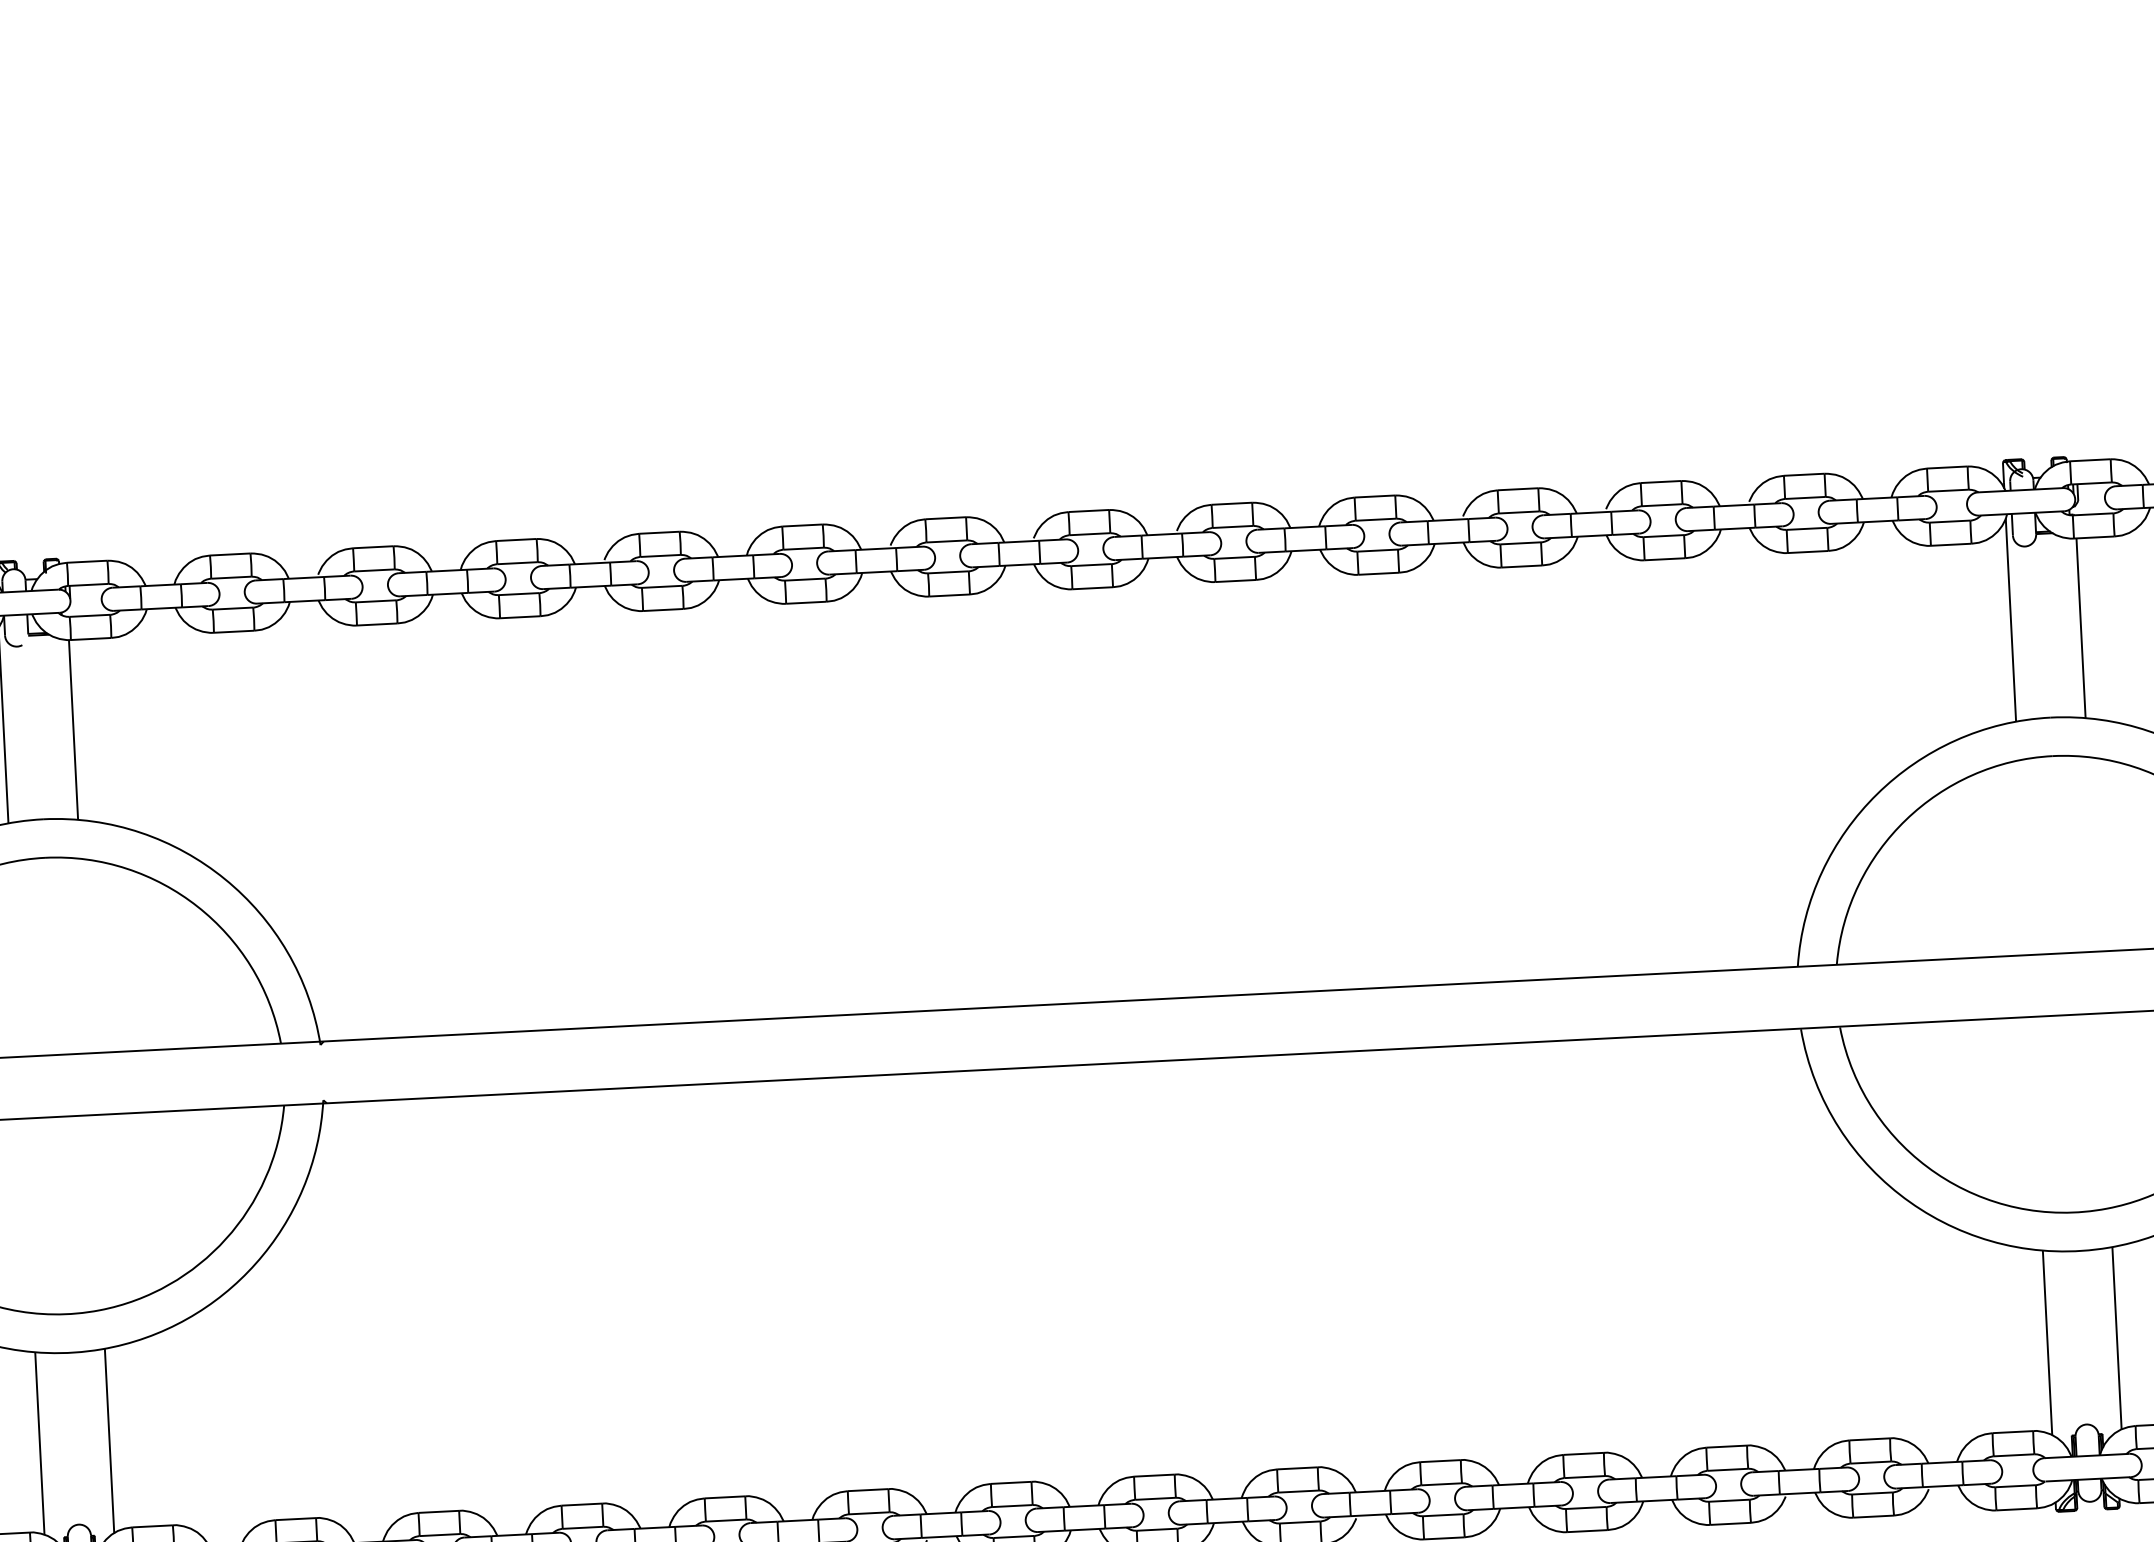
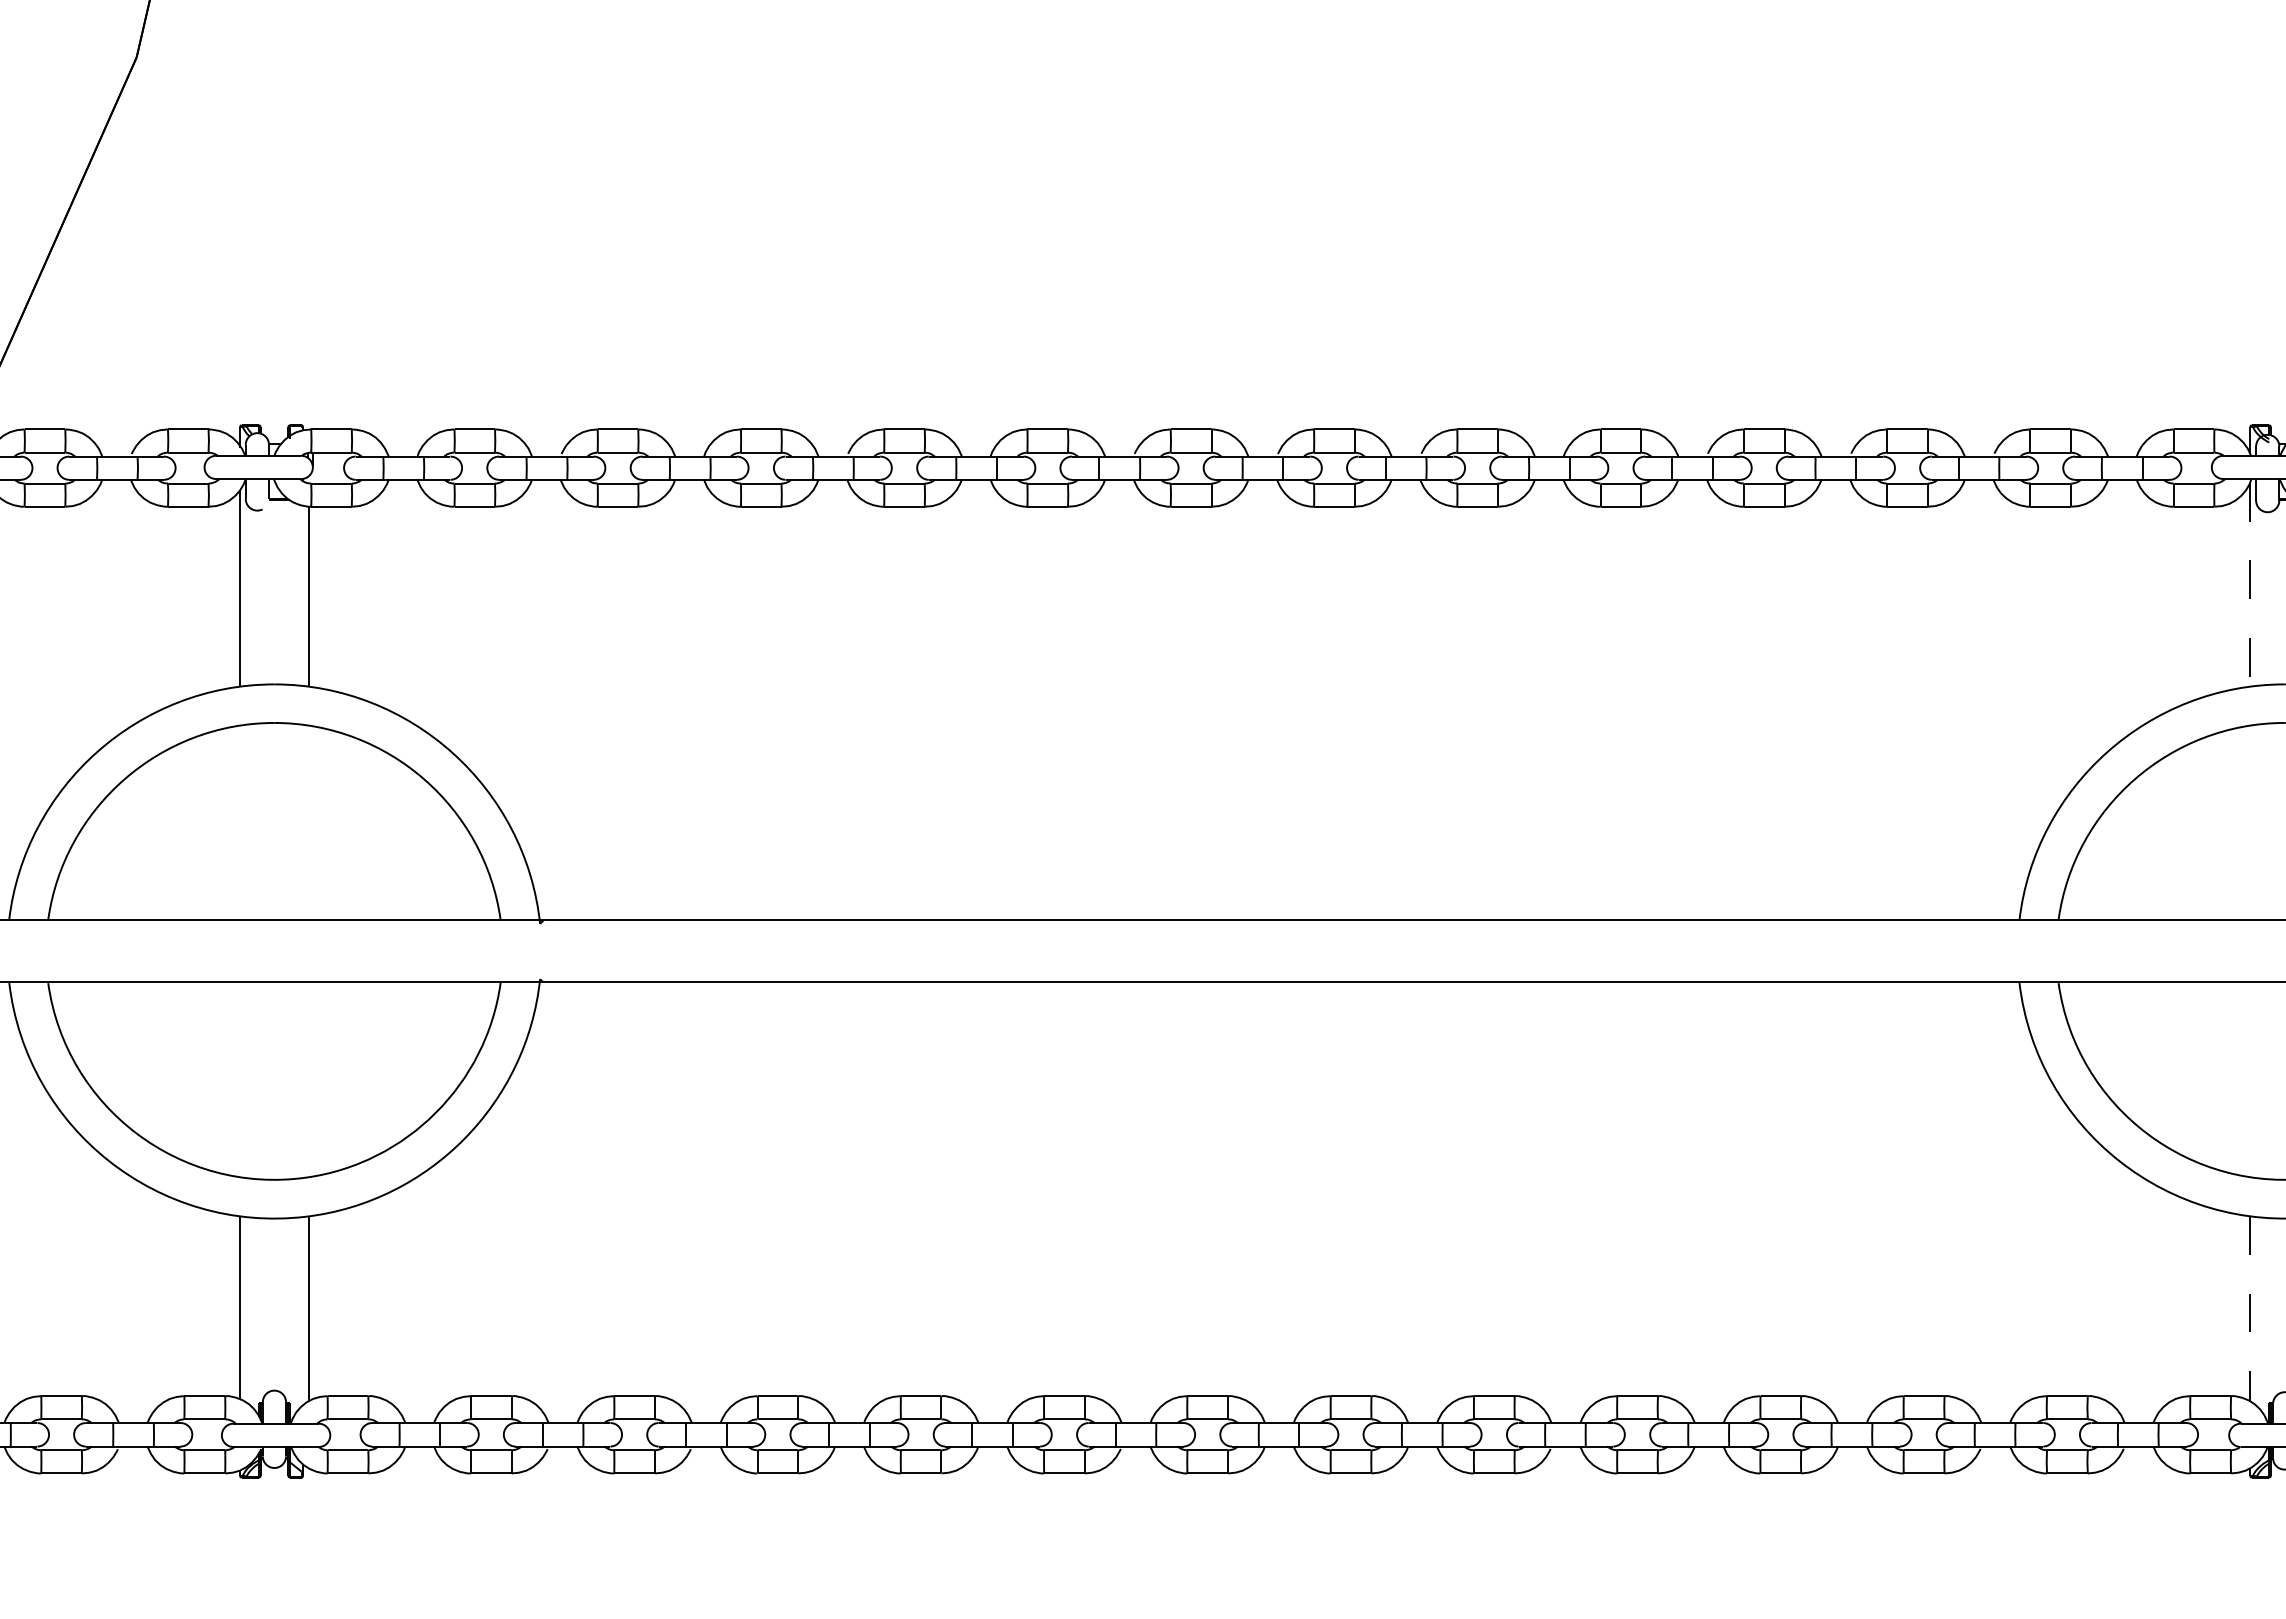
line: (2010, 619) -> (2249, 584), solid -> dashed
line: (2047, 1342) -> (2249, 1308), solid -> dashed

